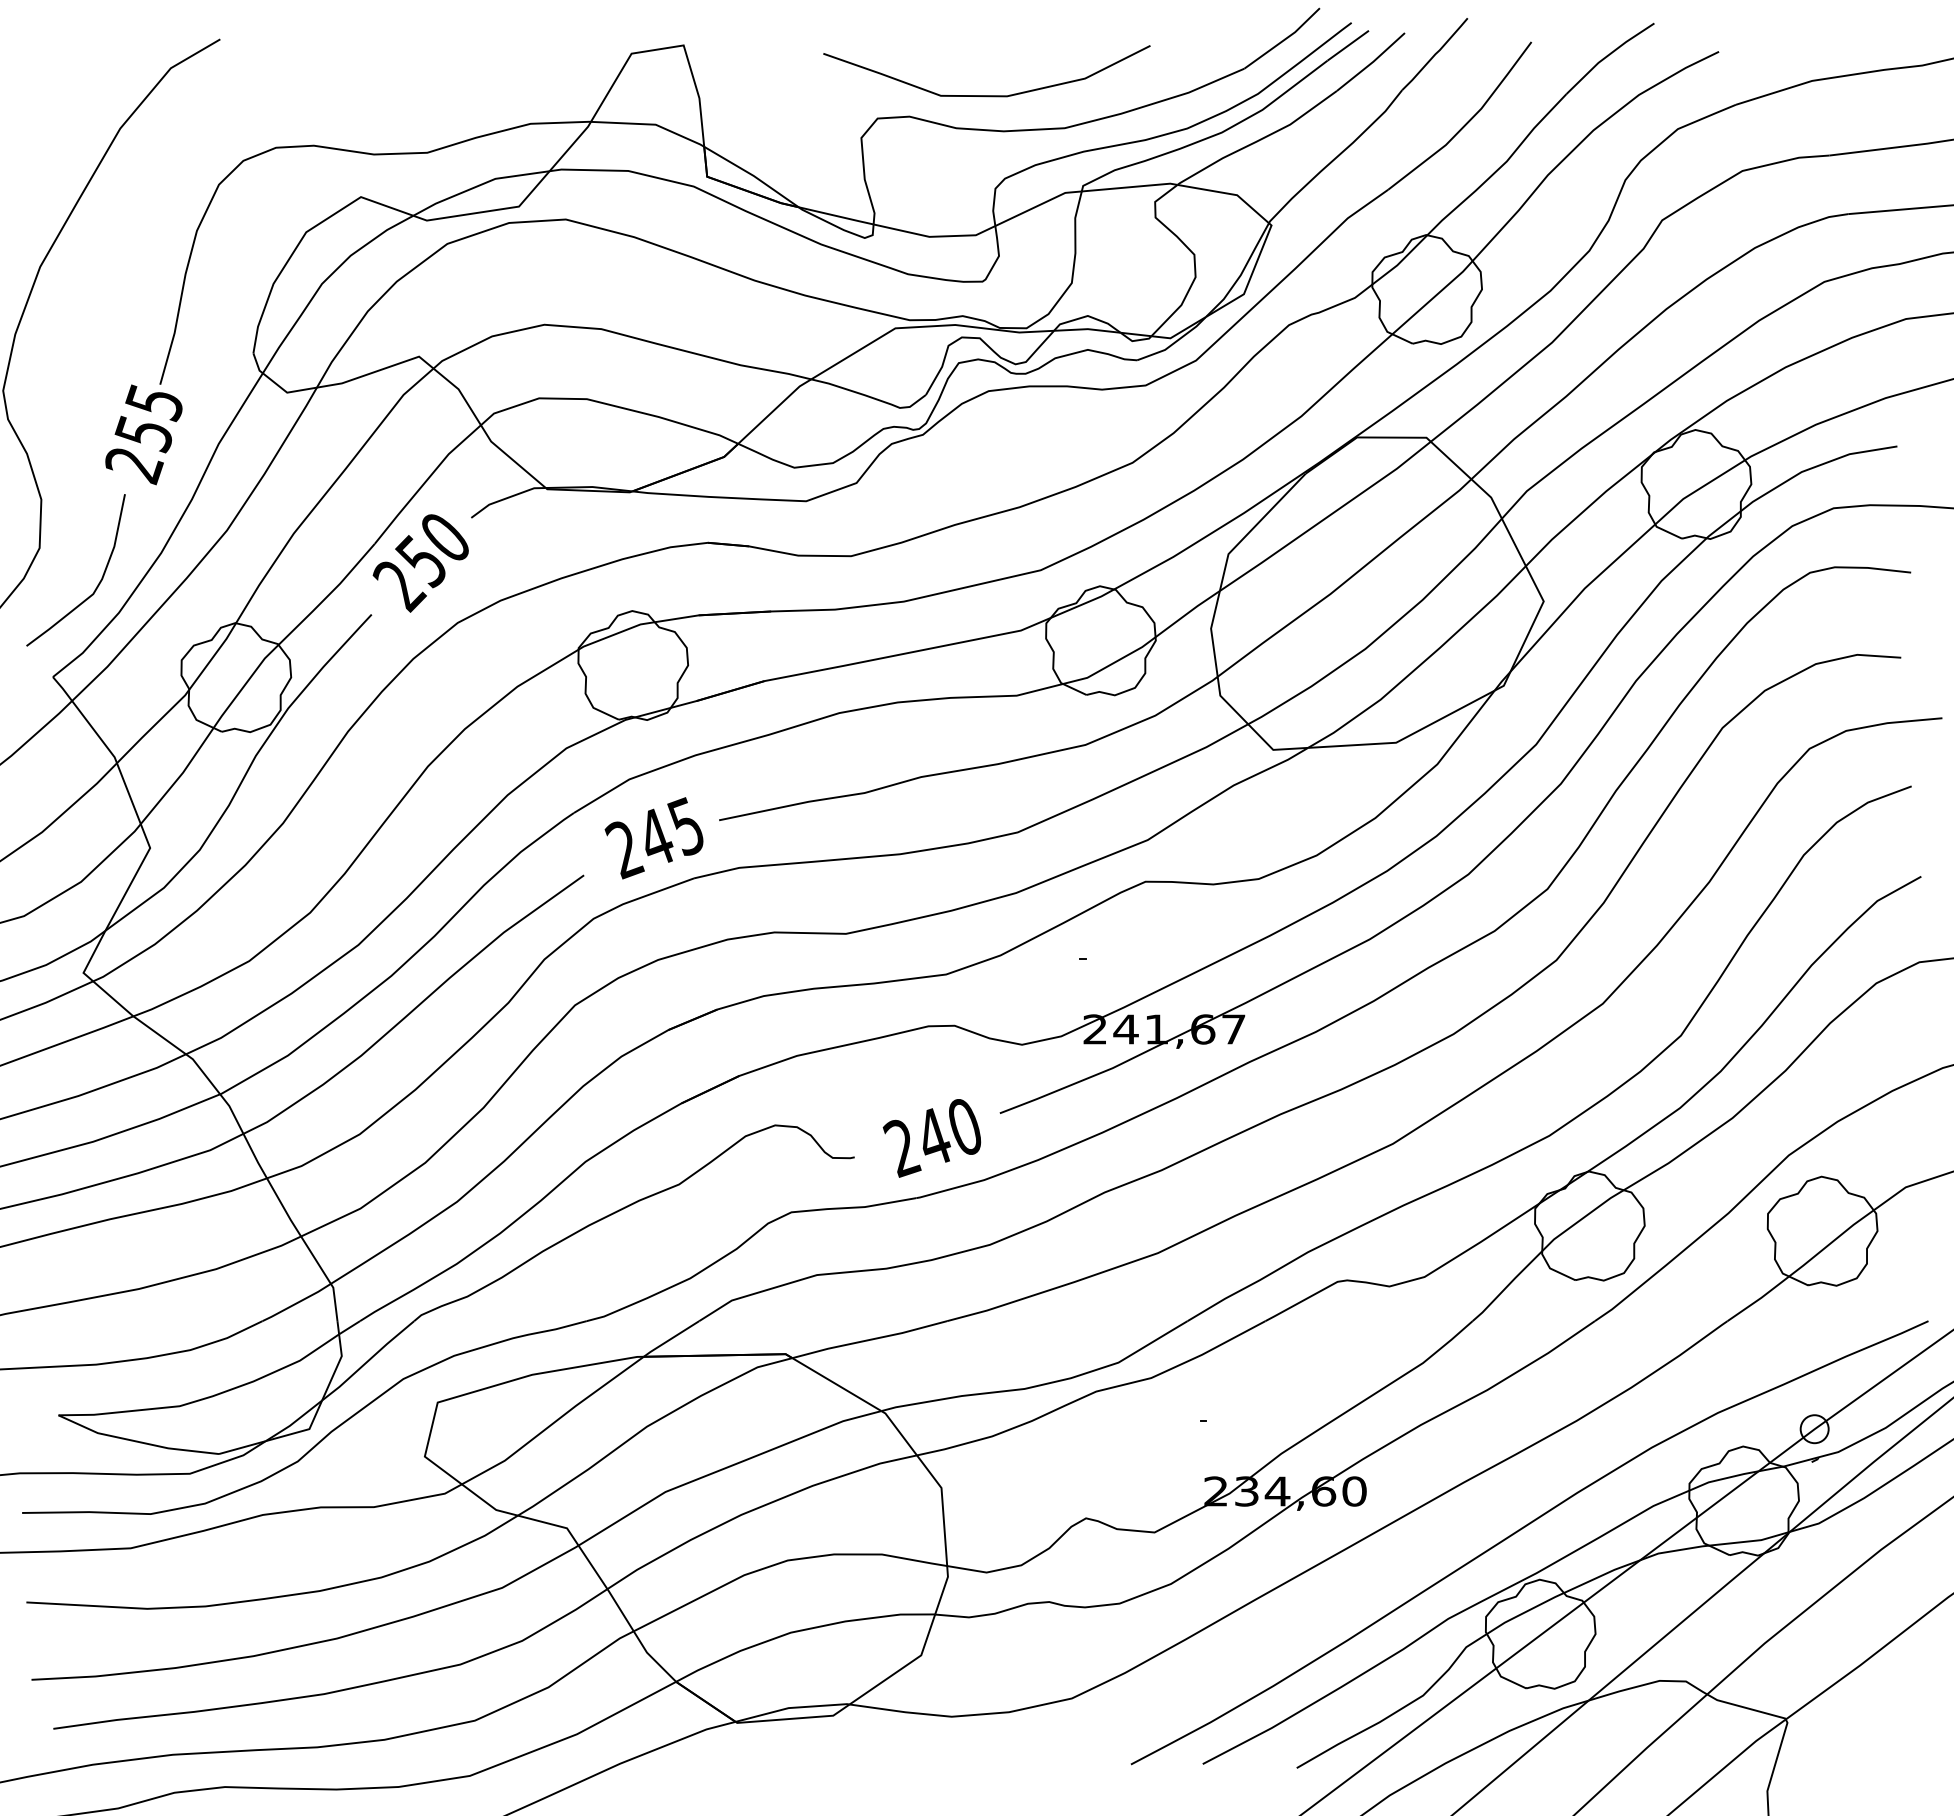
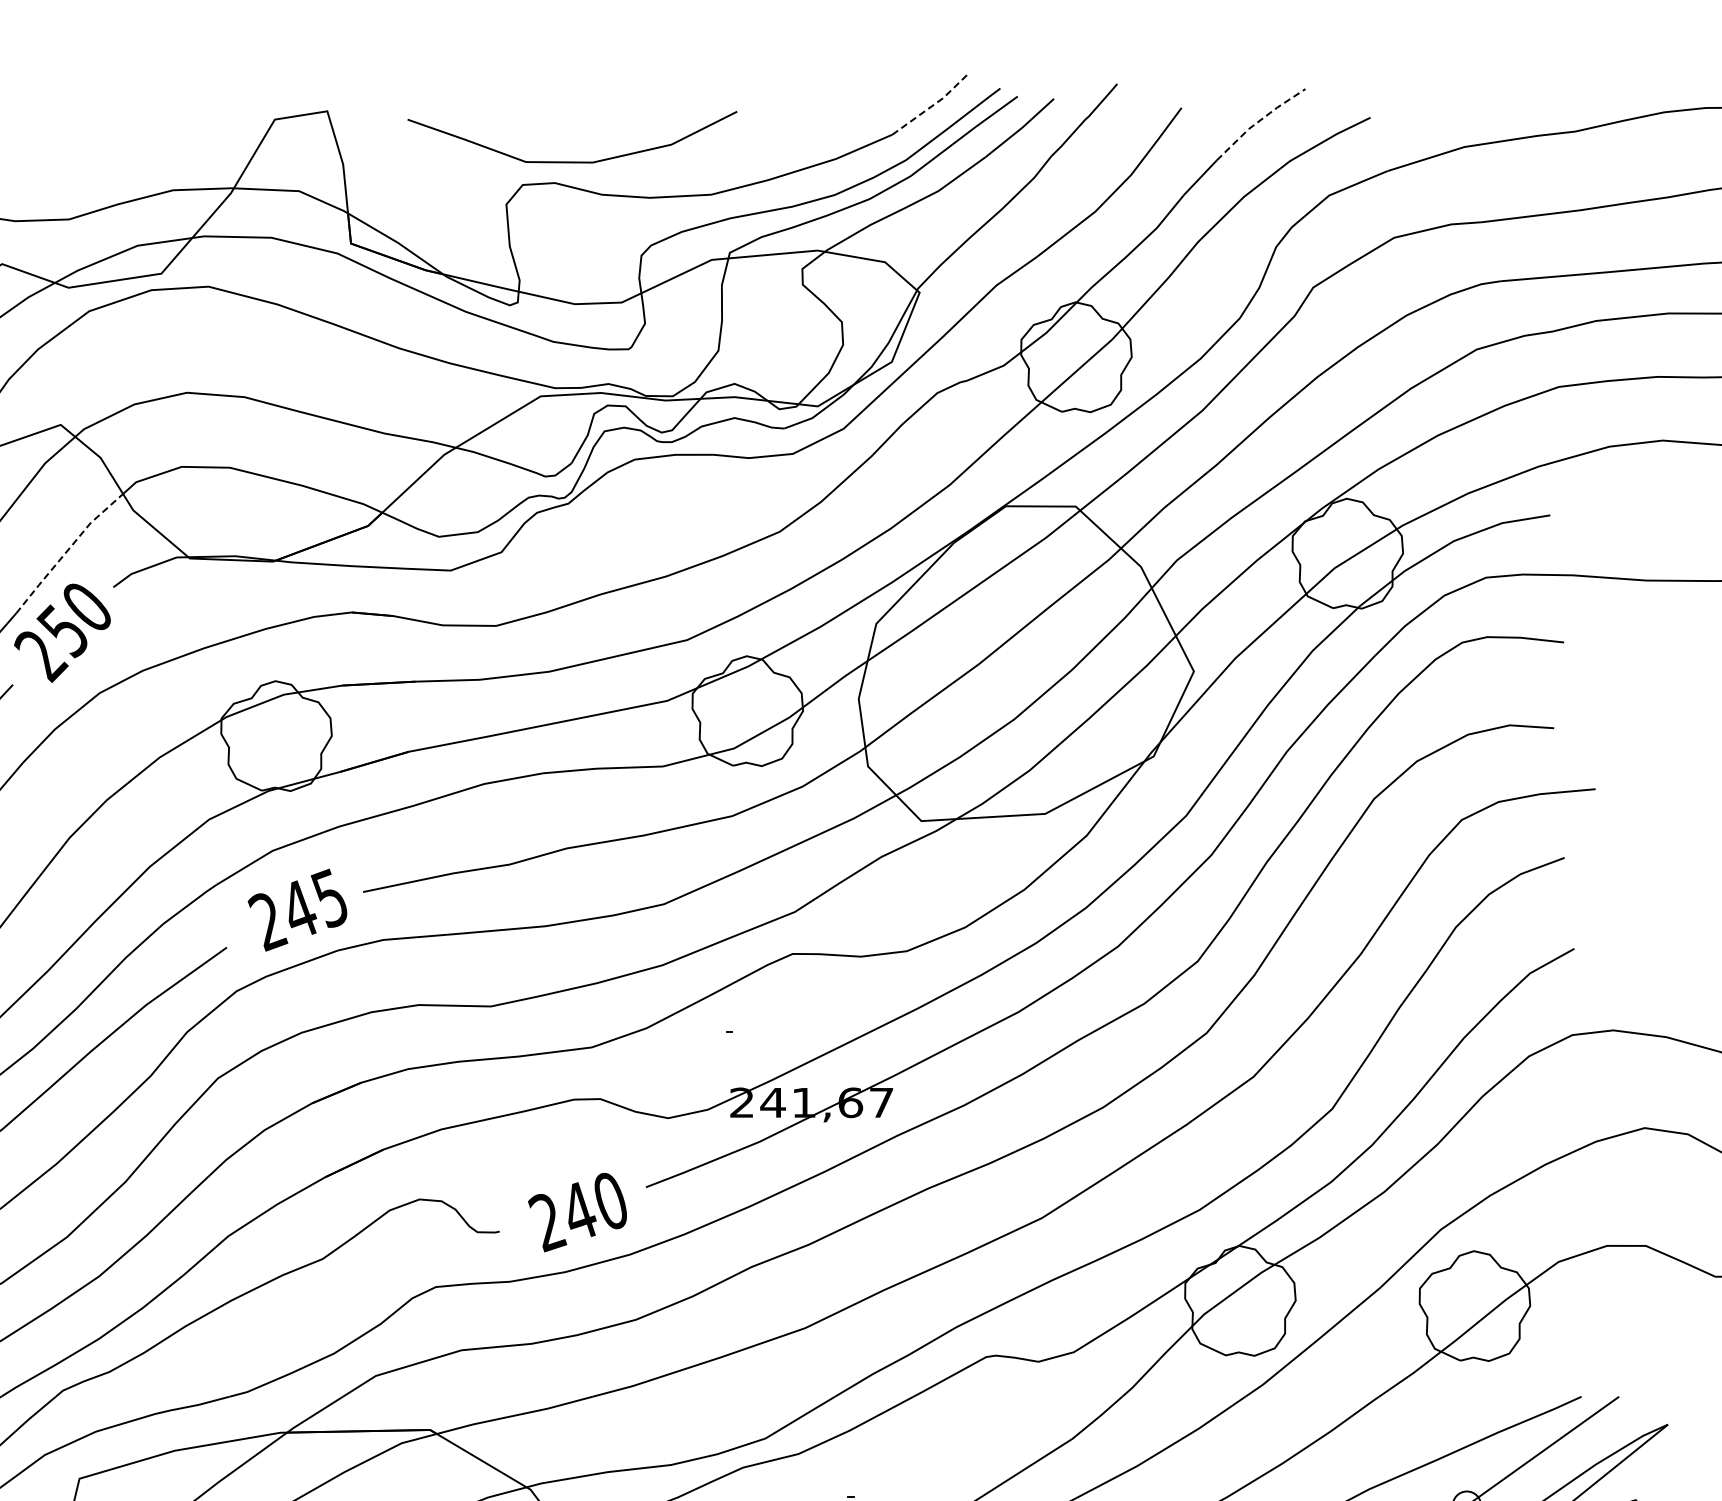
line: (1284, 39) -> (932, 105), solid -> dashed
line: (1607, 55) -> (1258, 121), solid -> dashed
curve: (986, 95) -> (572, 161), moved
line: (425, 481) -> (67, 550), solid -> dashed

